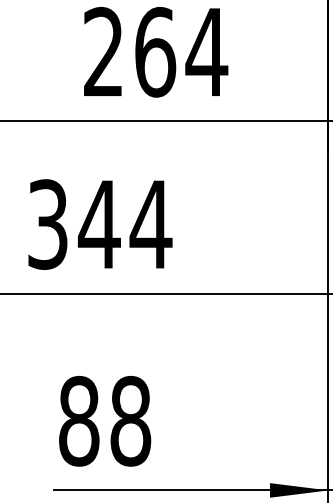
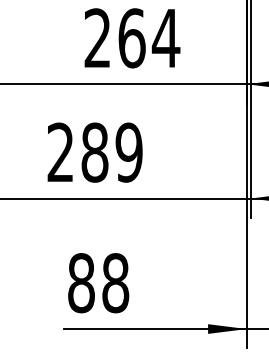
text: (100, 224) -> (95, 152), 344 -> 289

